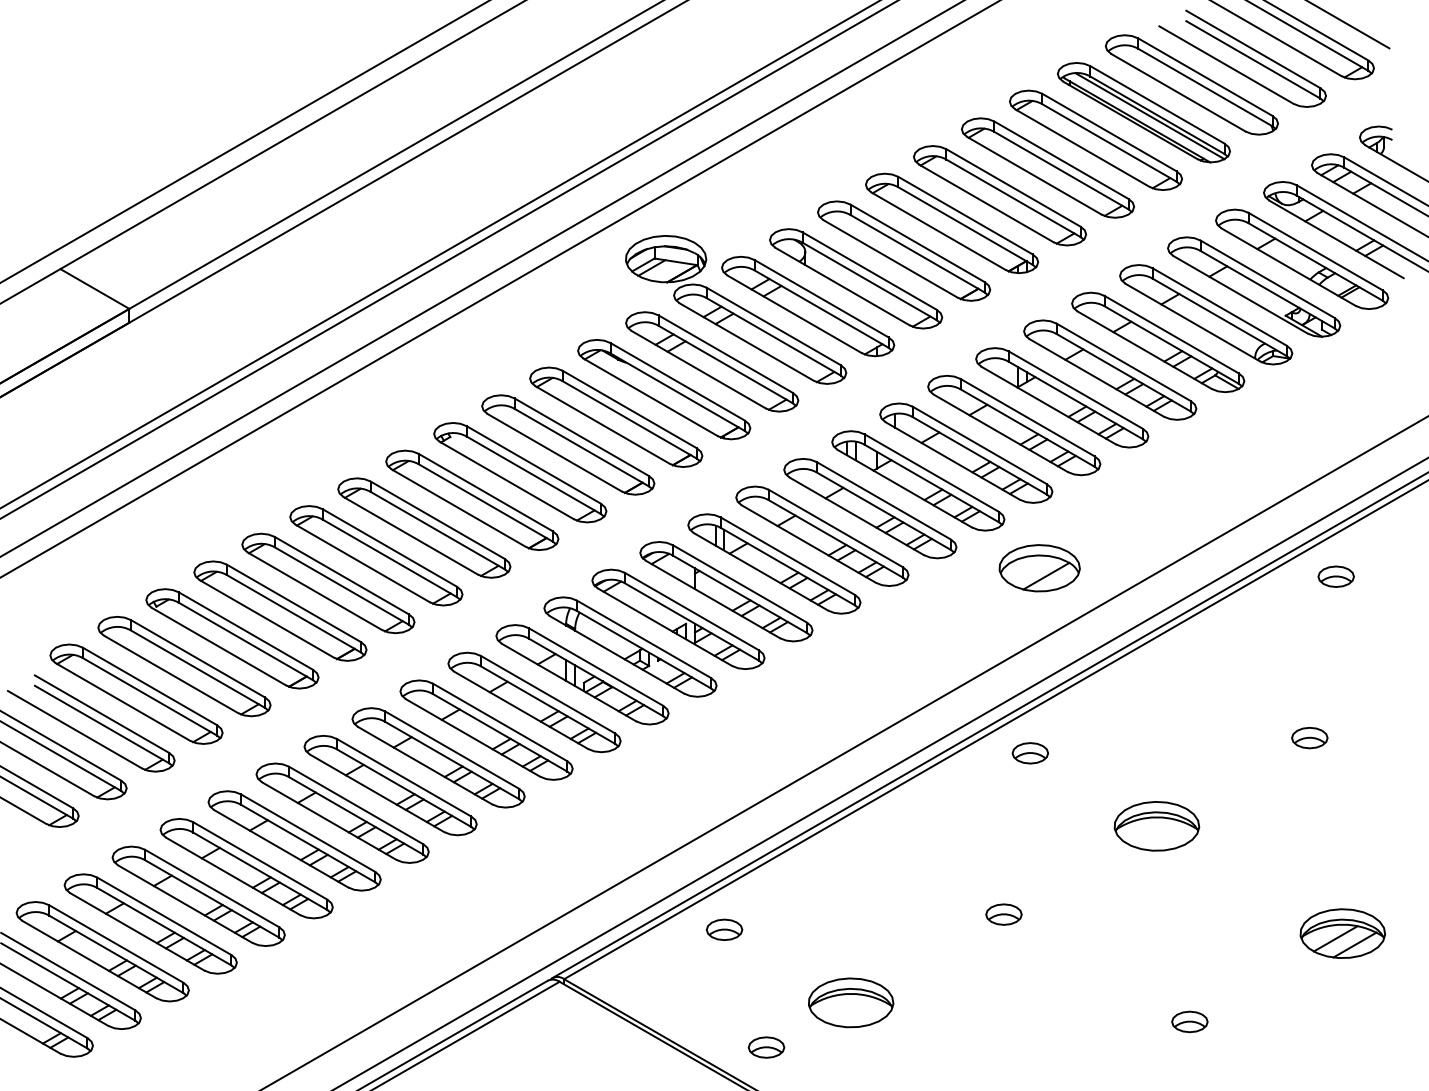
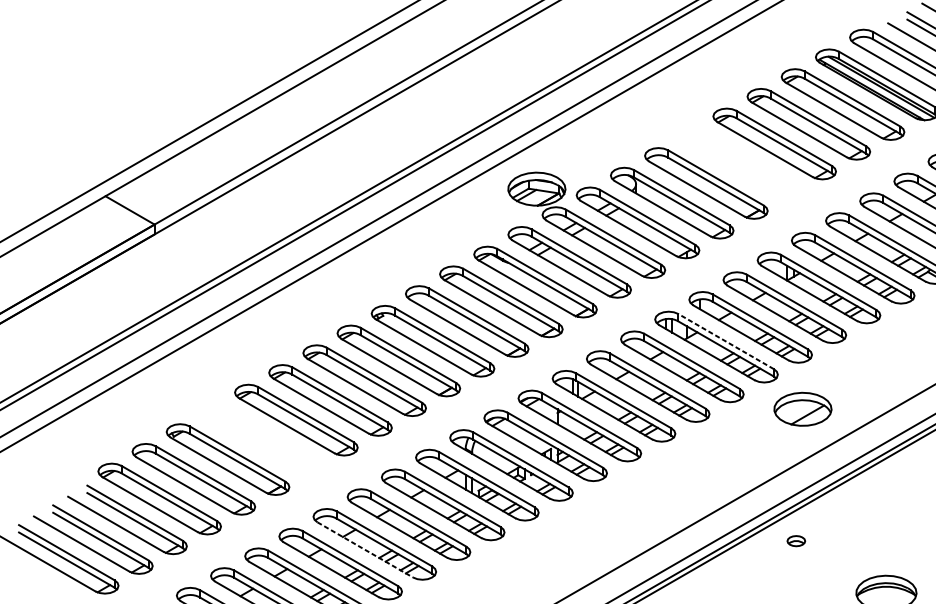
part: (952, 222) -> (740, 163), removed
line: (931, 472) -> (725, 341), solid -> dashed
part: (280, 610) -> (262, 439), removed
part: (1030, 753) -> (796, 541), size x0.7
line: (425, 765) -> (365, 549), solid -> dashed

